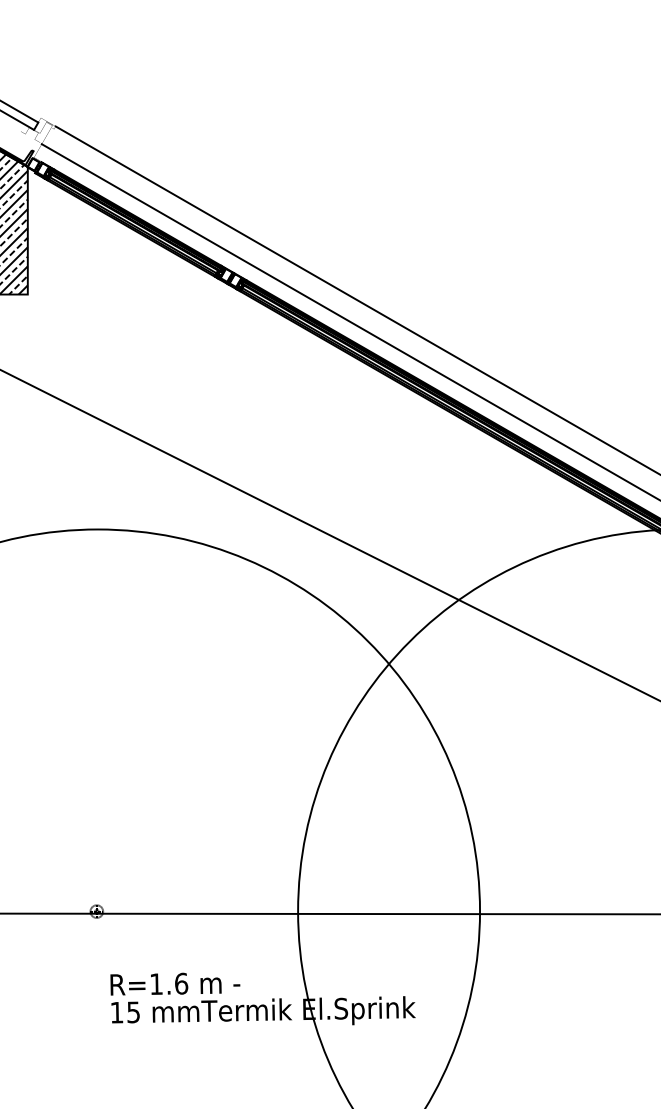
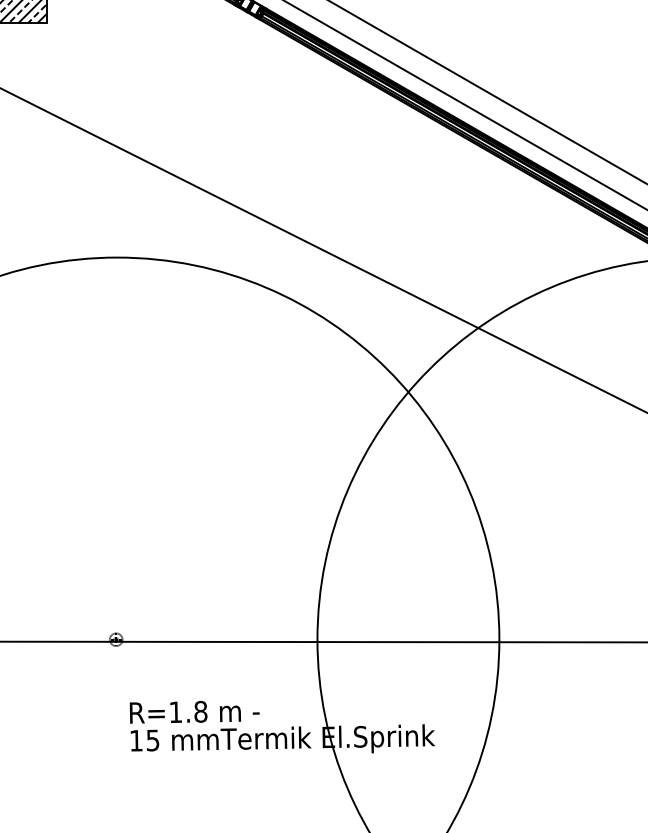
text: (181, 983) -> (200, 711), R=1.6 -> R=1.8

